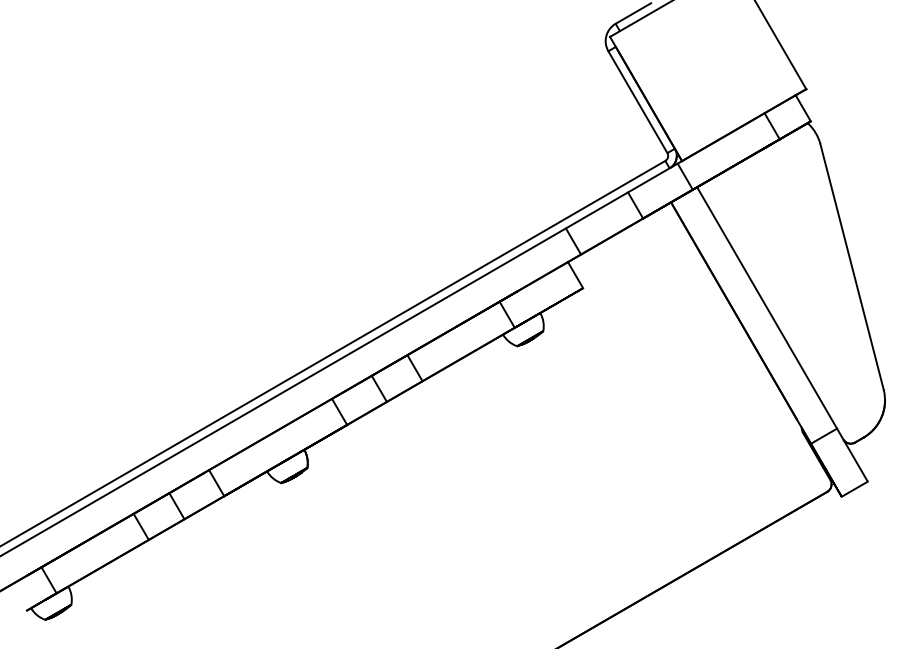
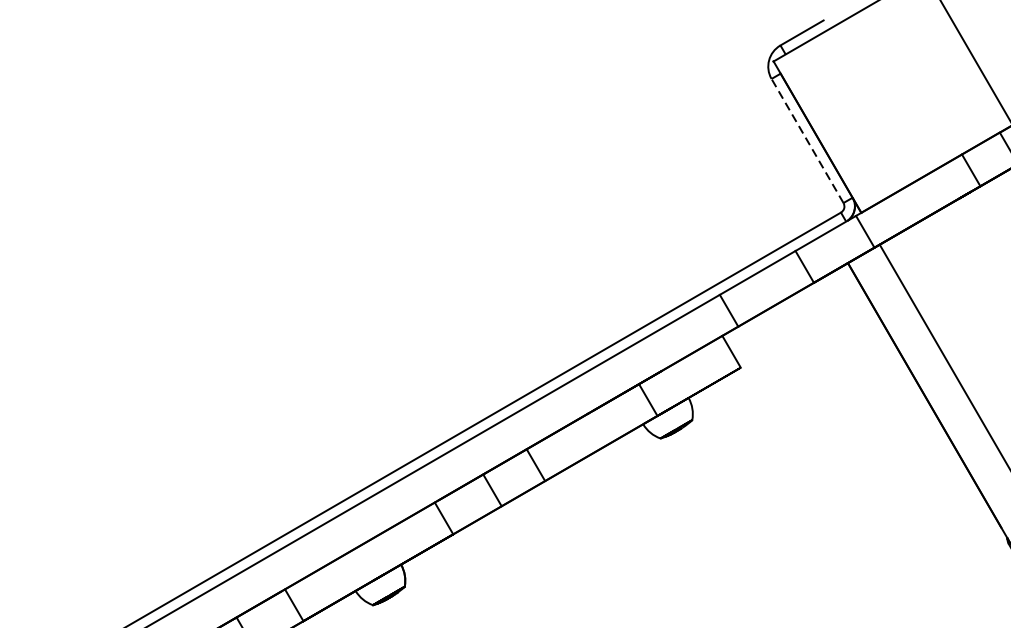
line: (637, 102) -> (807, 141), solid -> dashed

